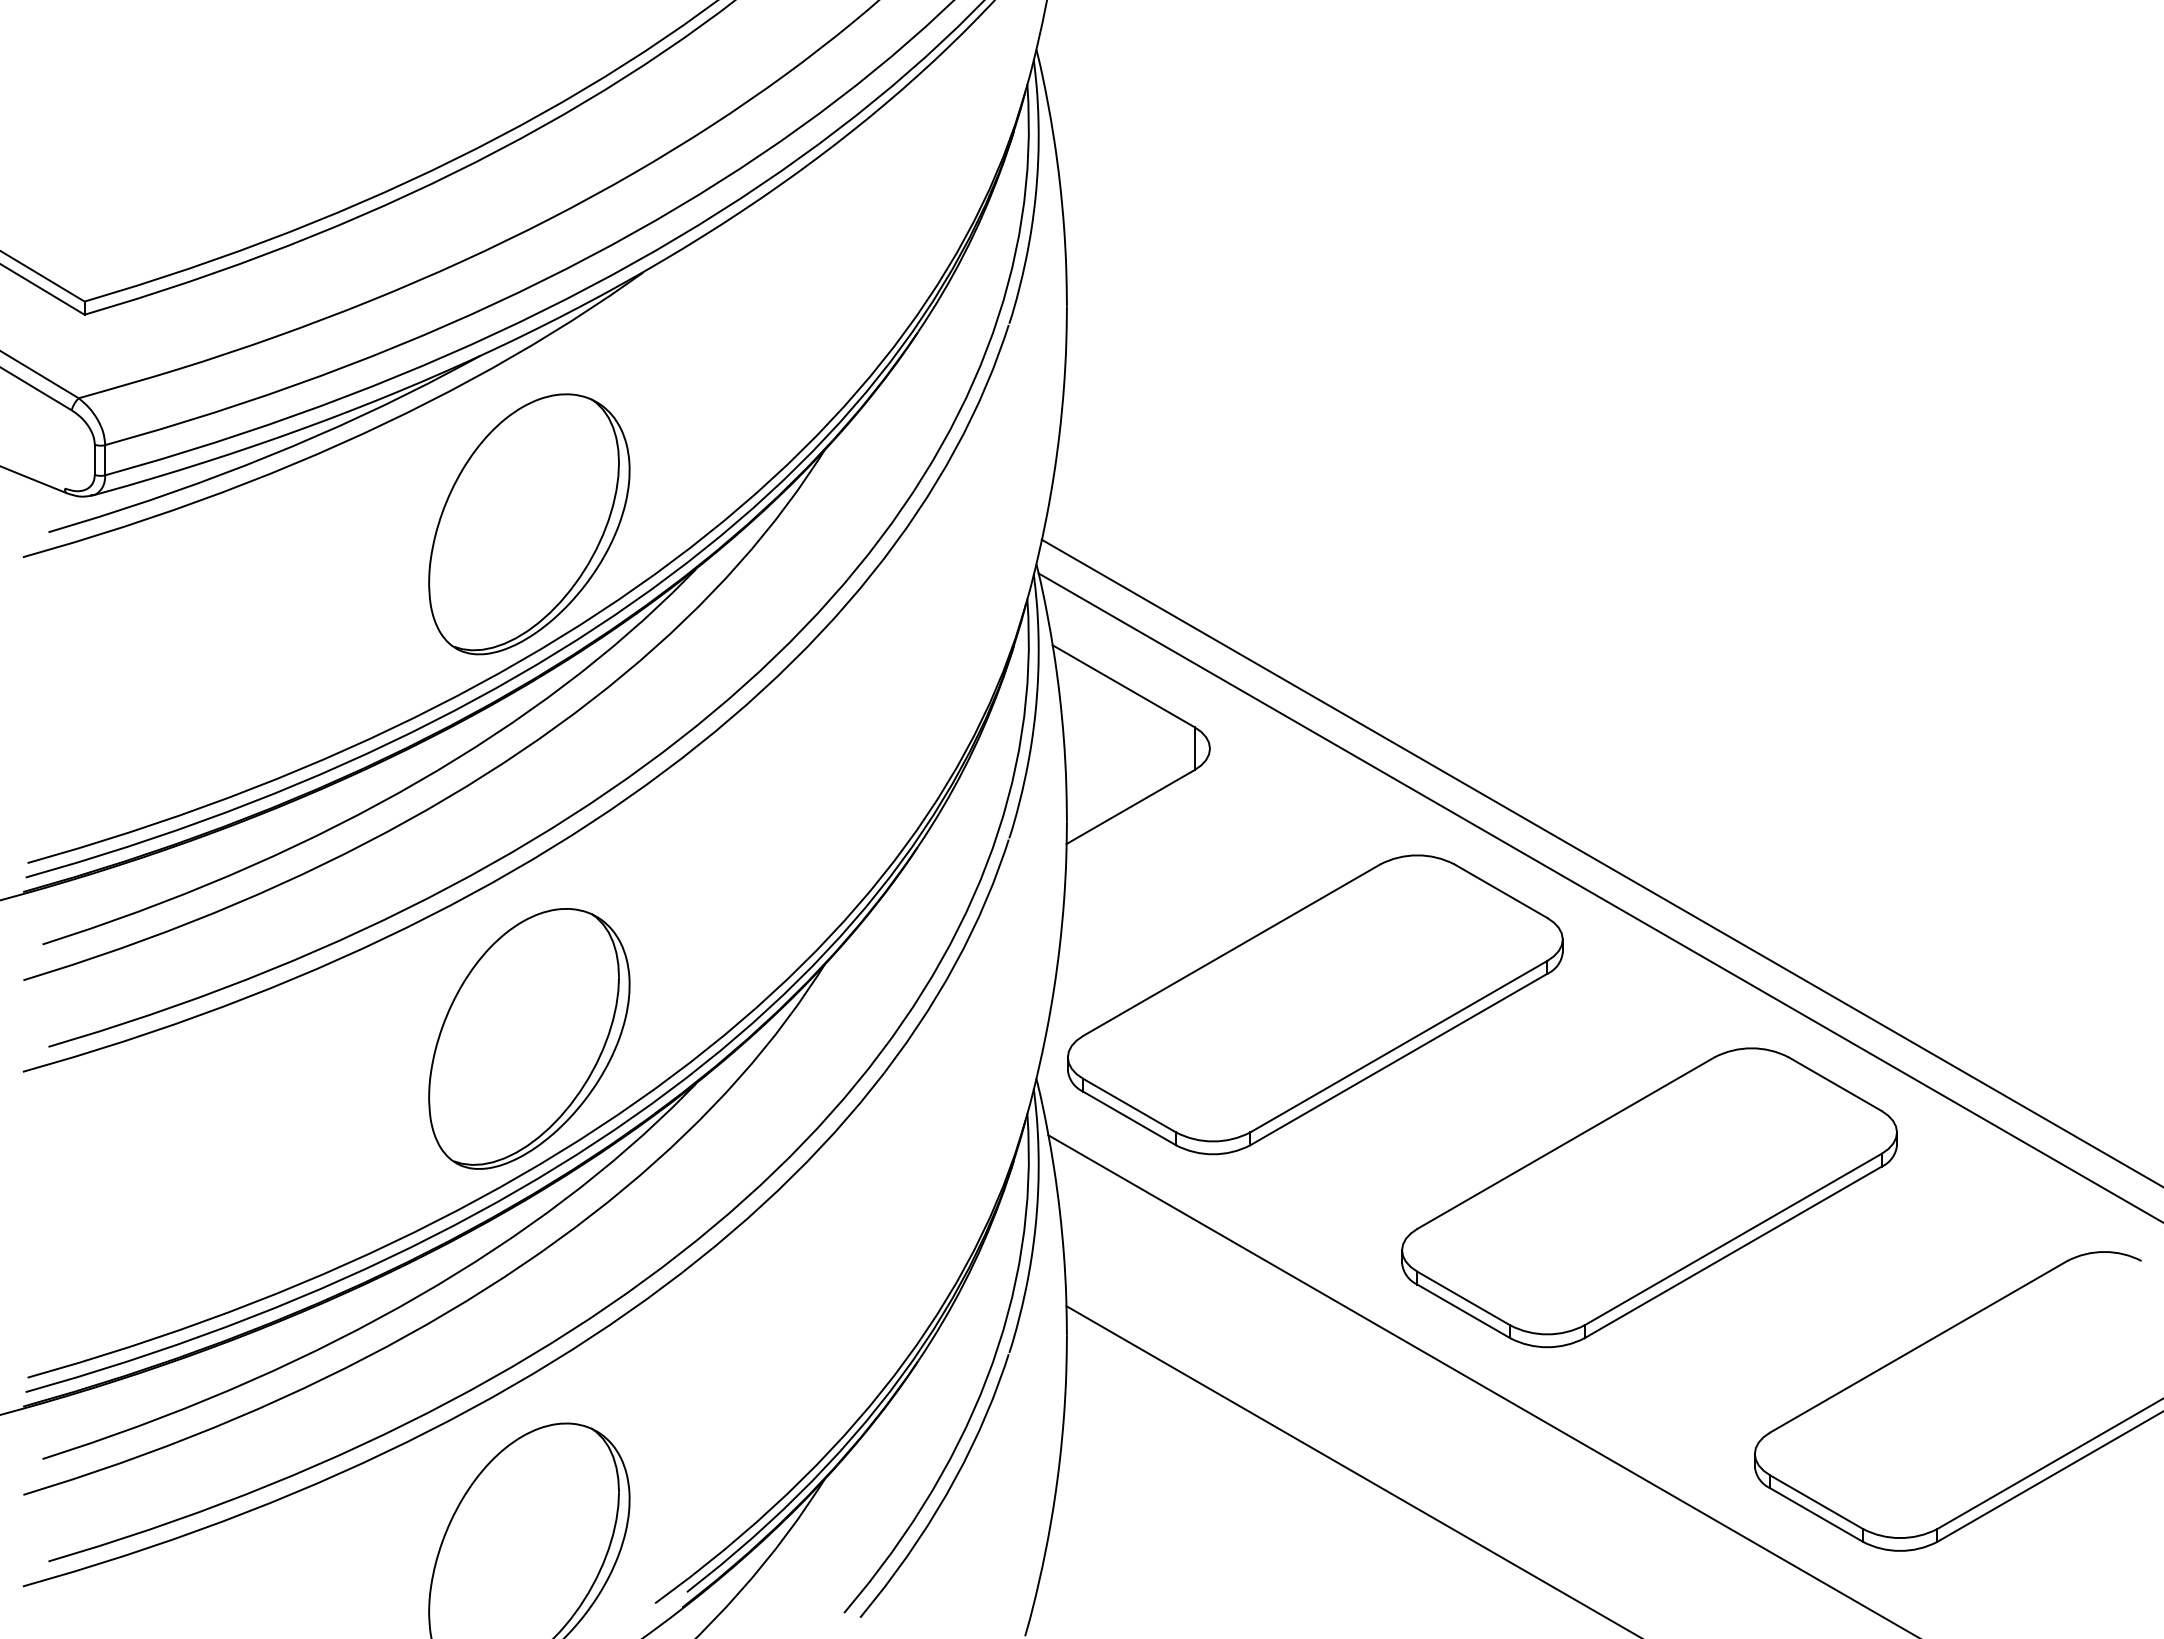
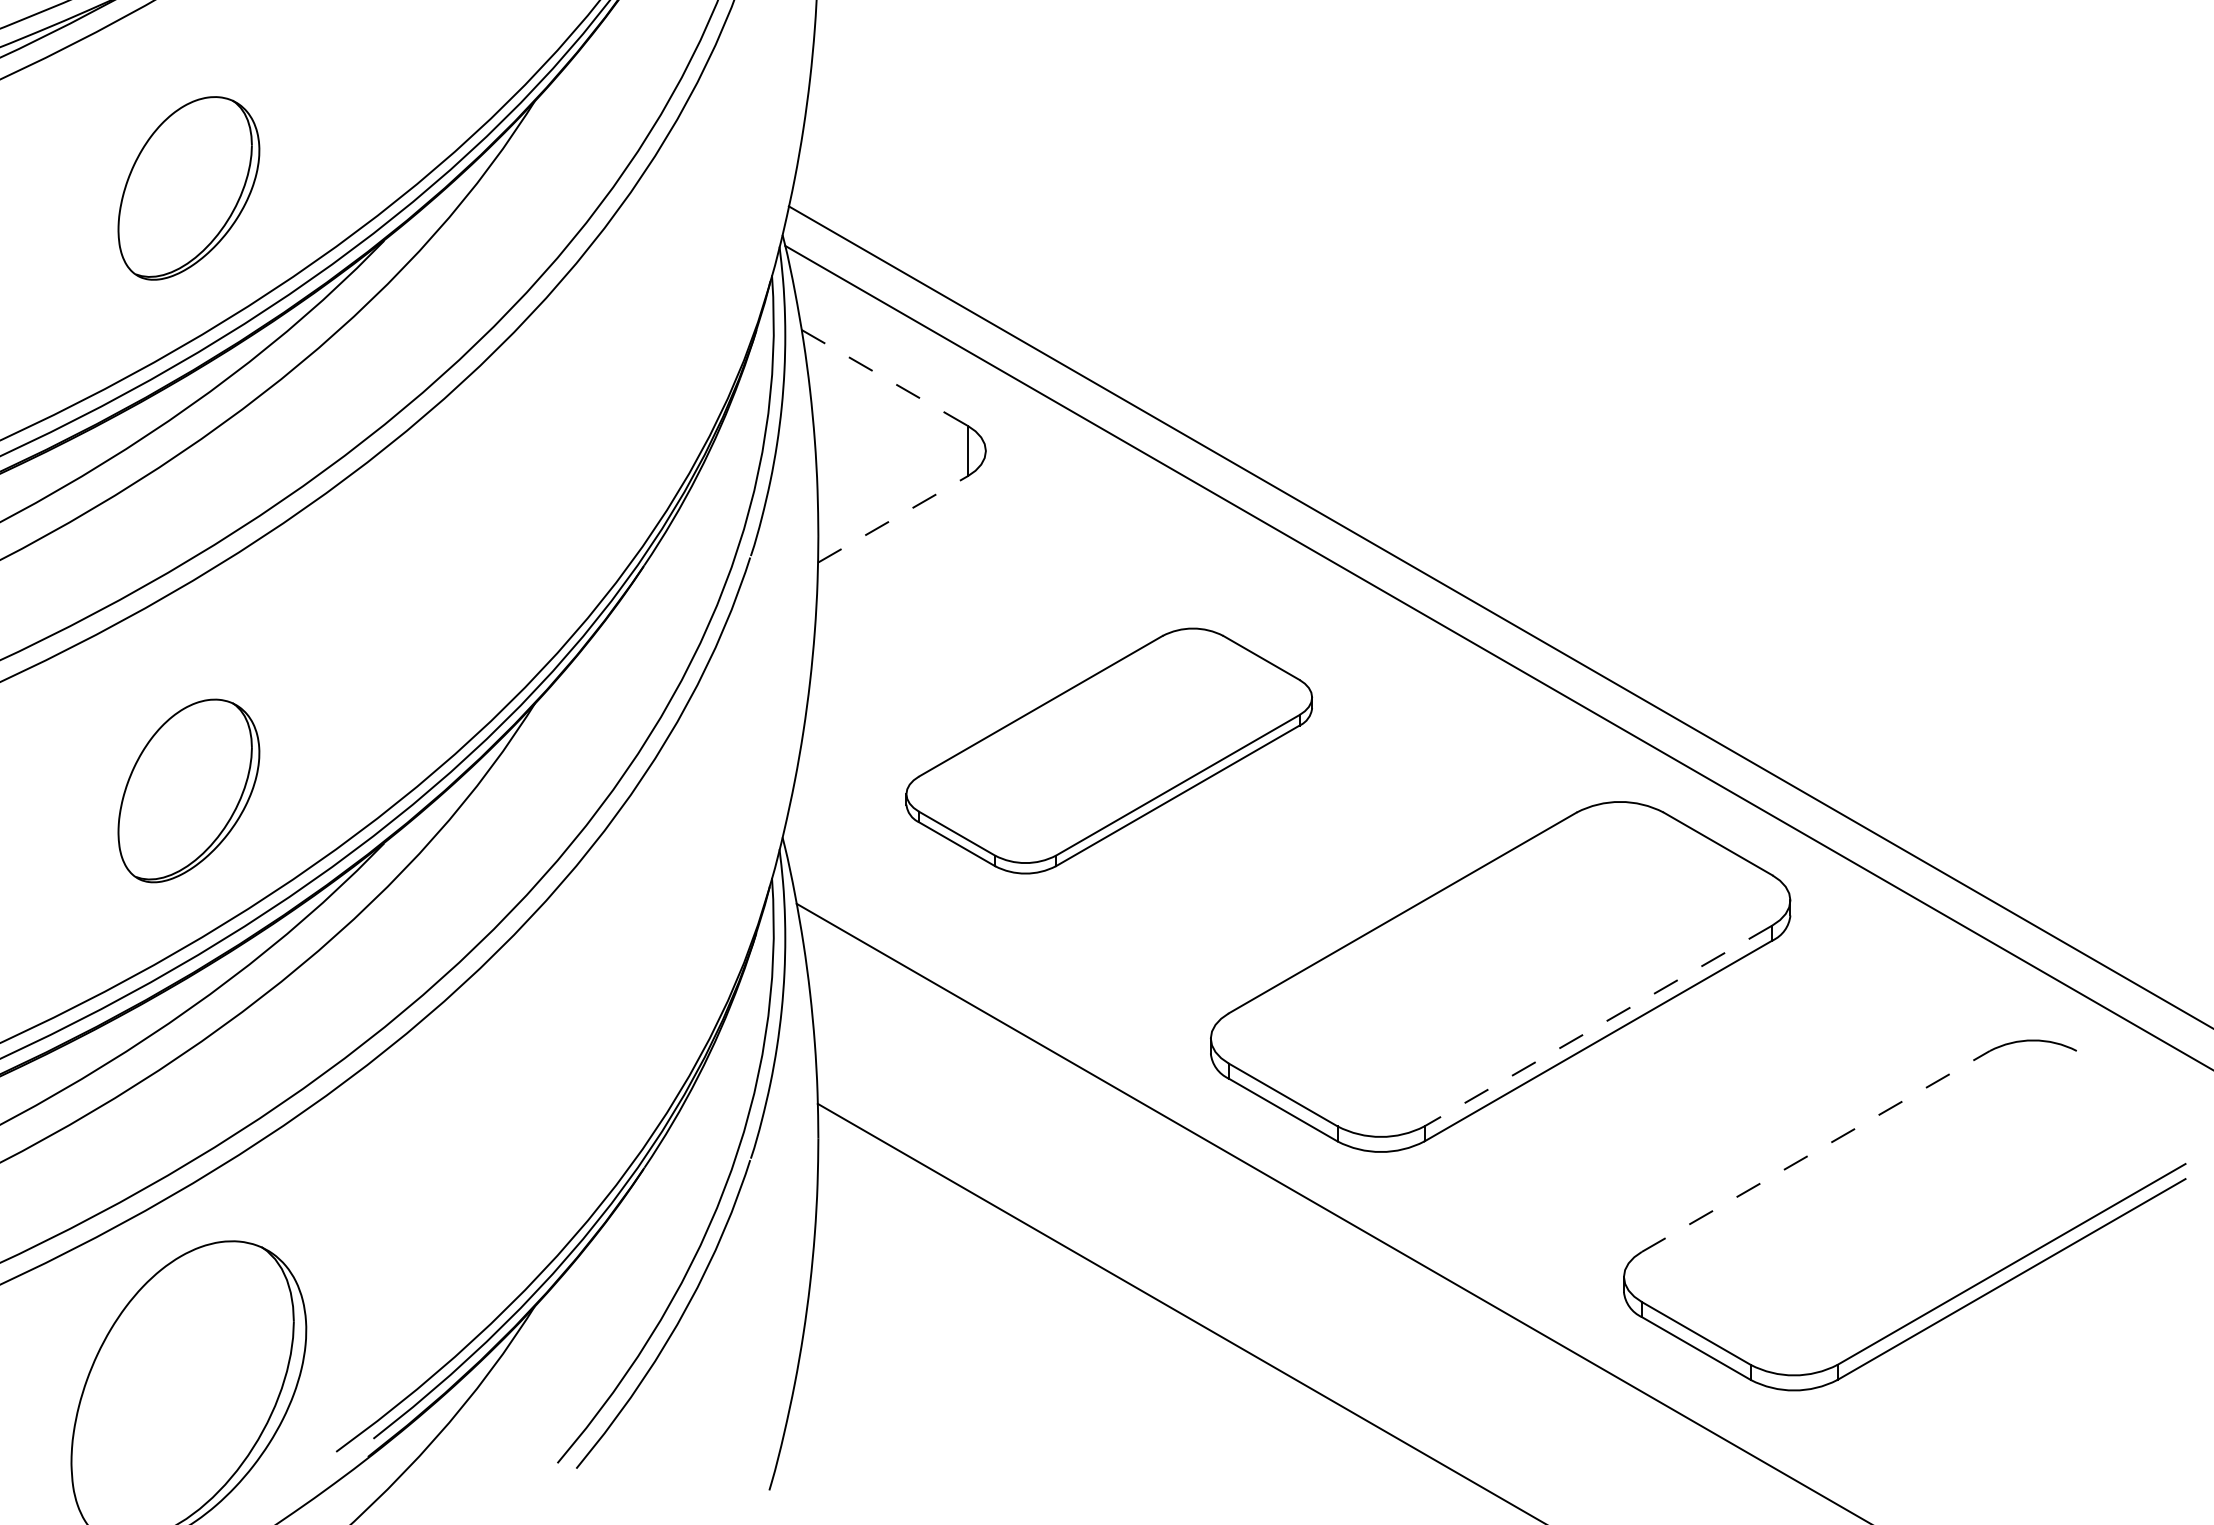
part: (529, 524) -> (189, 188), size x0.6
line: (1124, 686) -> (885, 378), solid -> dashed
line: (1130, 807) -> (892, 519), solid -> dashed
part: (1315, 1004) -> (1109, 750), size x0.7
part: (529, 1038) -> (189, 790), size x0.6
line: (1733, 1239) -> (1598, 1025), solid -> dashed
line: (1918, 1346) -> (1815, 1151), solid -> dashed

